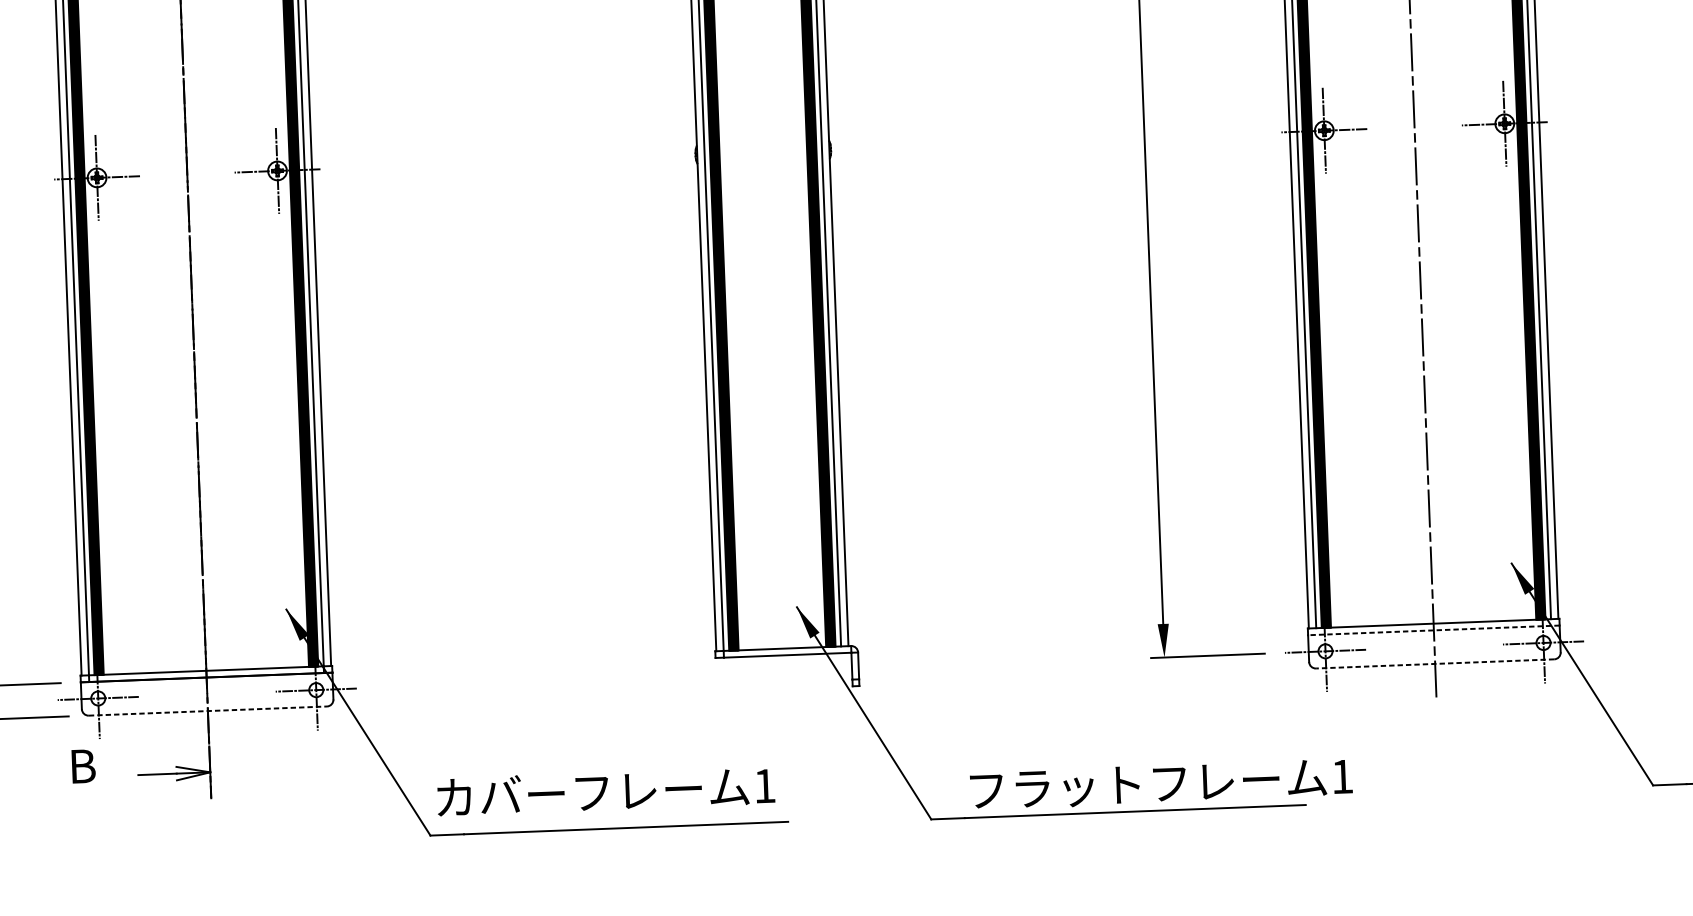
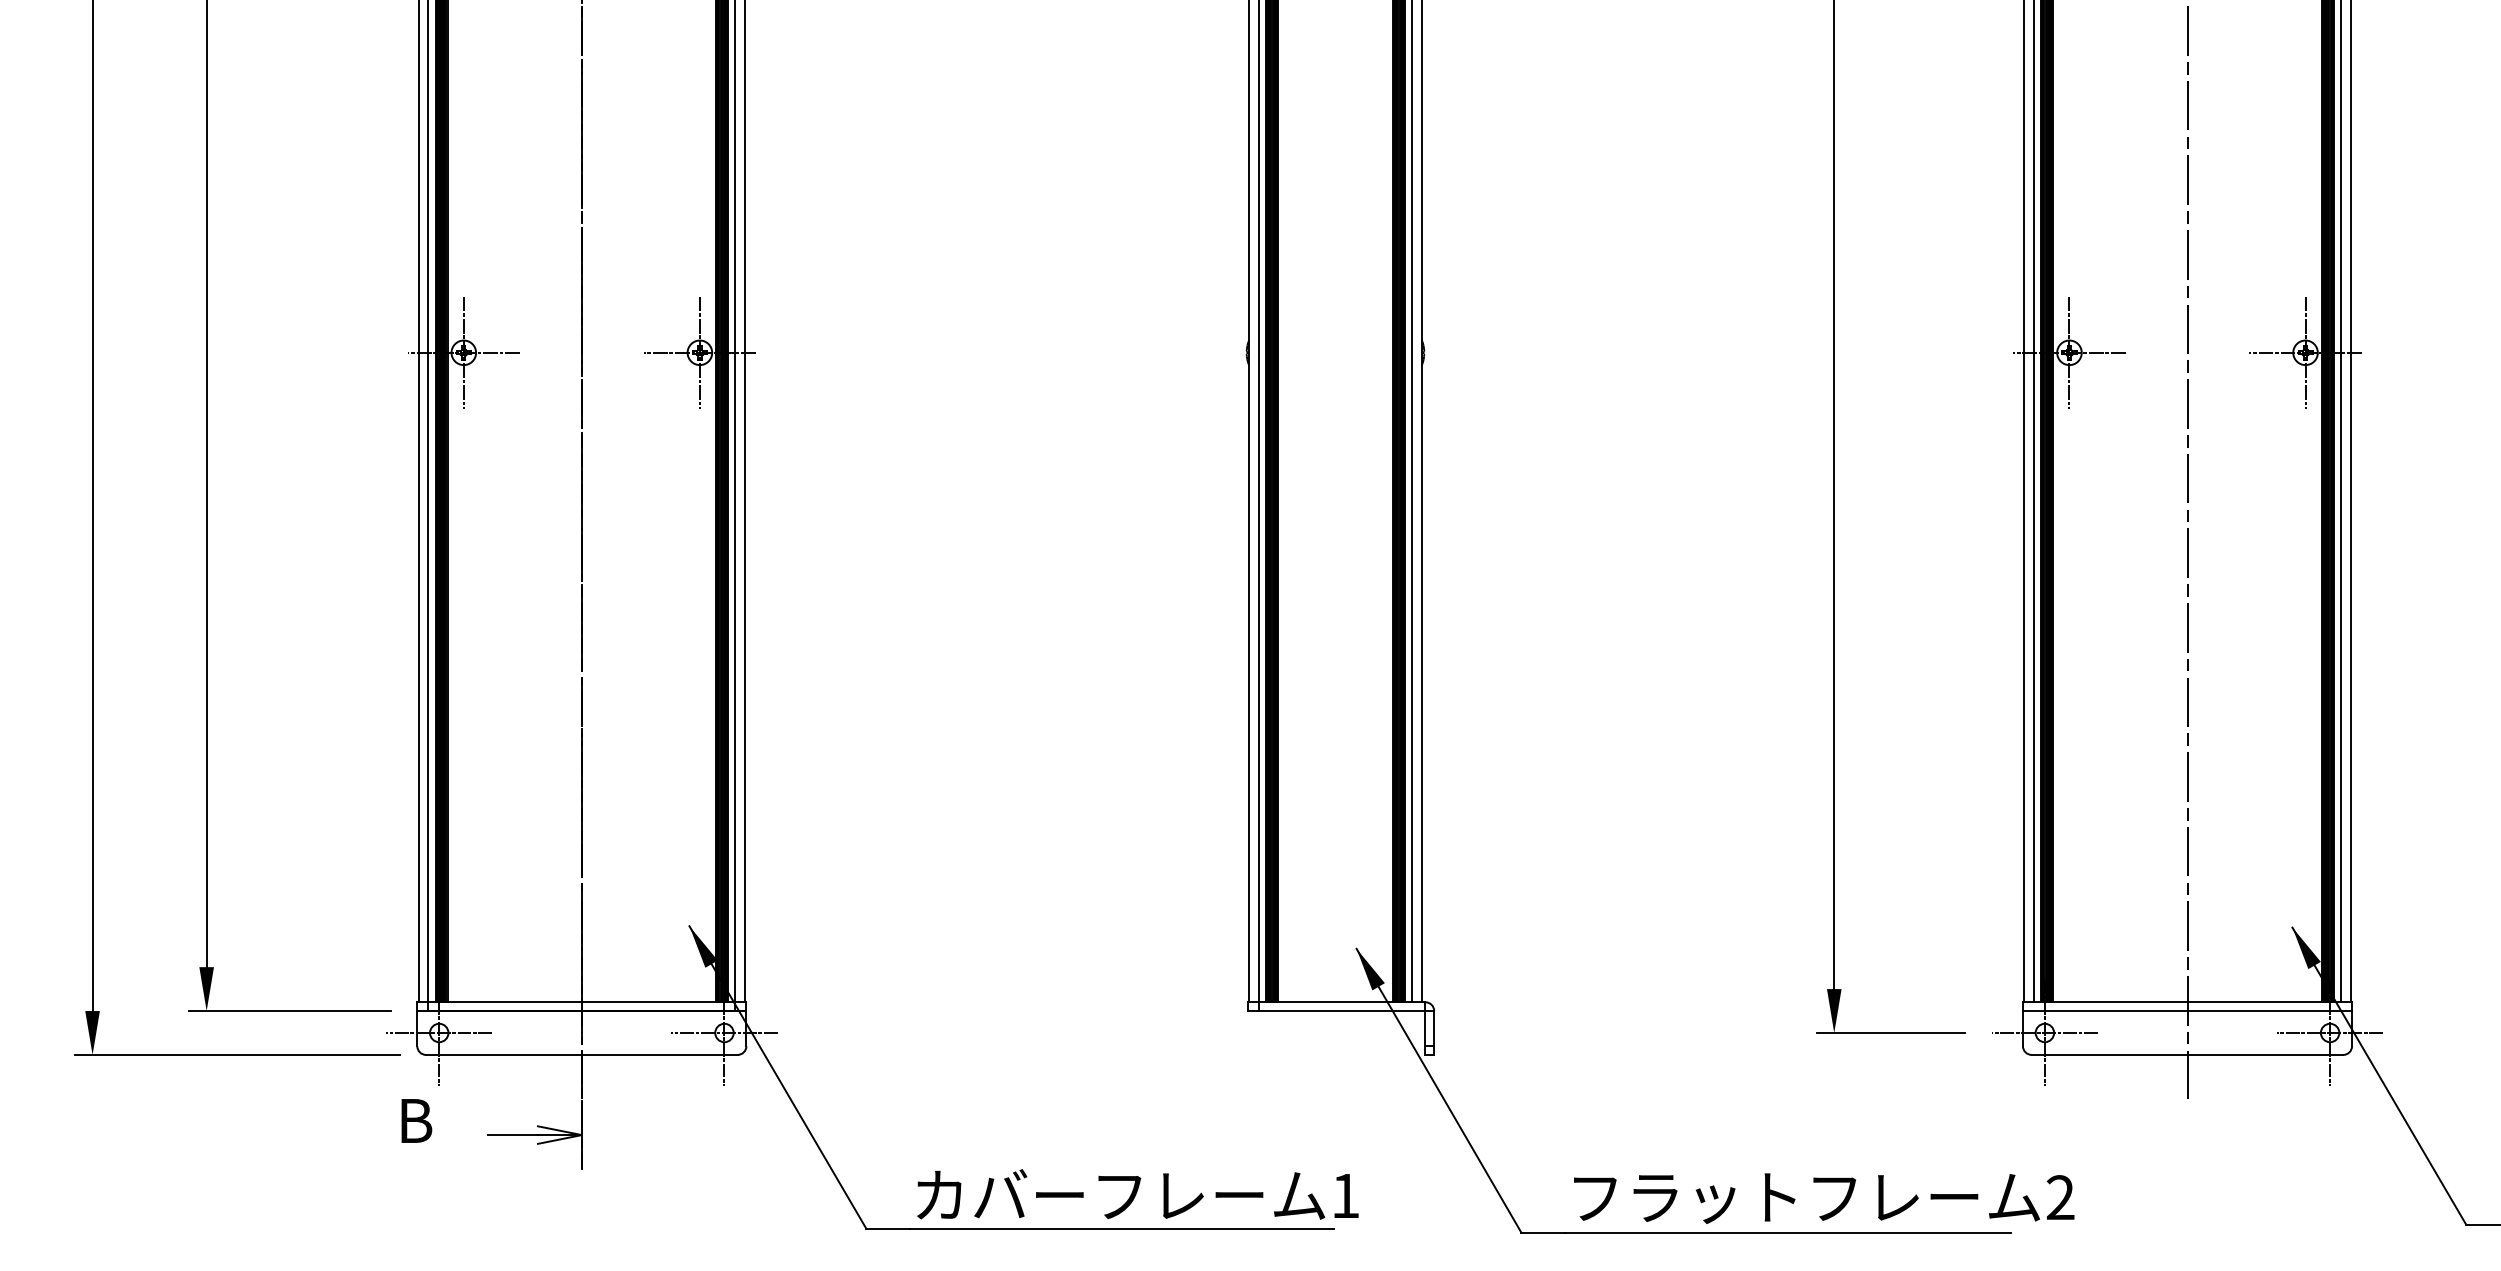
line: (1433, 630) -> (2187, 1011), dashed -> solid
line: (1435, 663) -> (2187, 1054), dashed -> solid
line: (207, 710) -> (581, 1054), dashed -> solid
text: (1342, 776) -> (2060, 1197), 1 -> 2
text: (605, 791) -> (1137, 1194), moved

